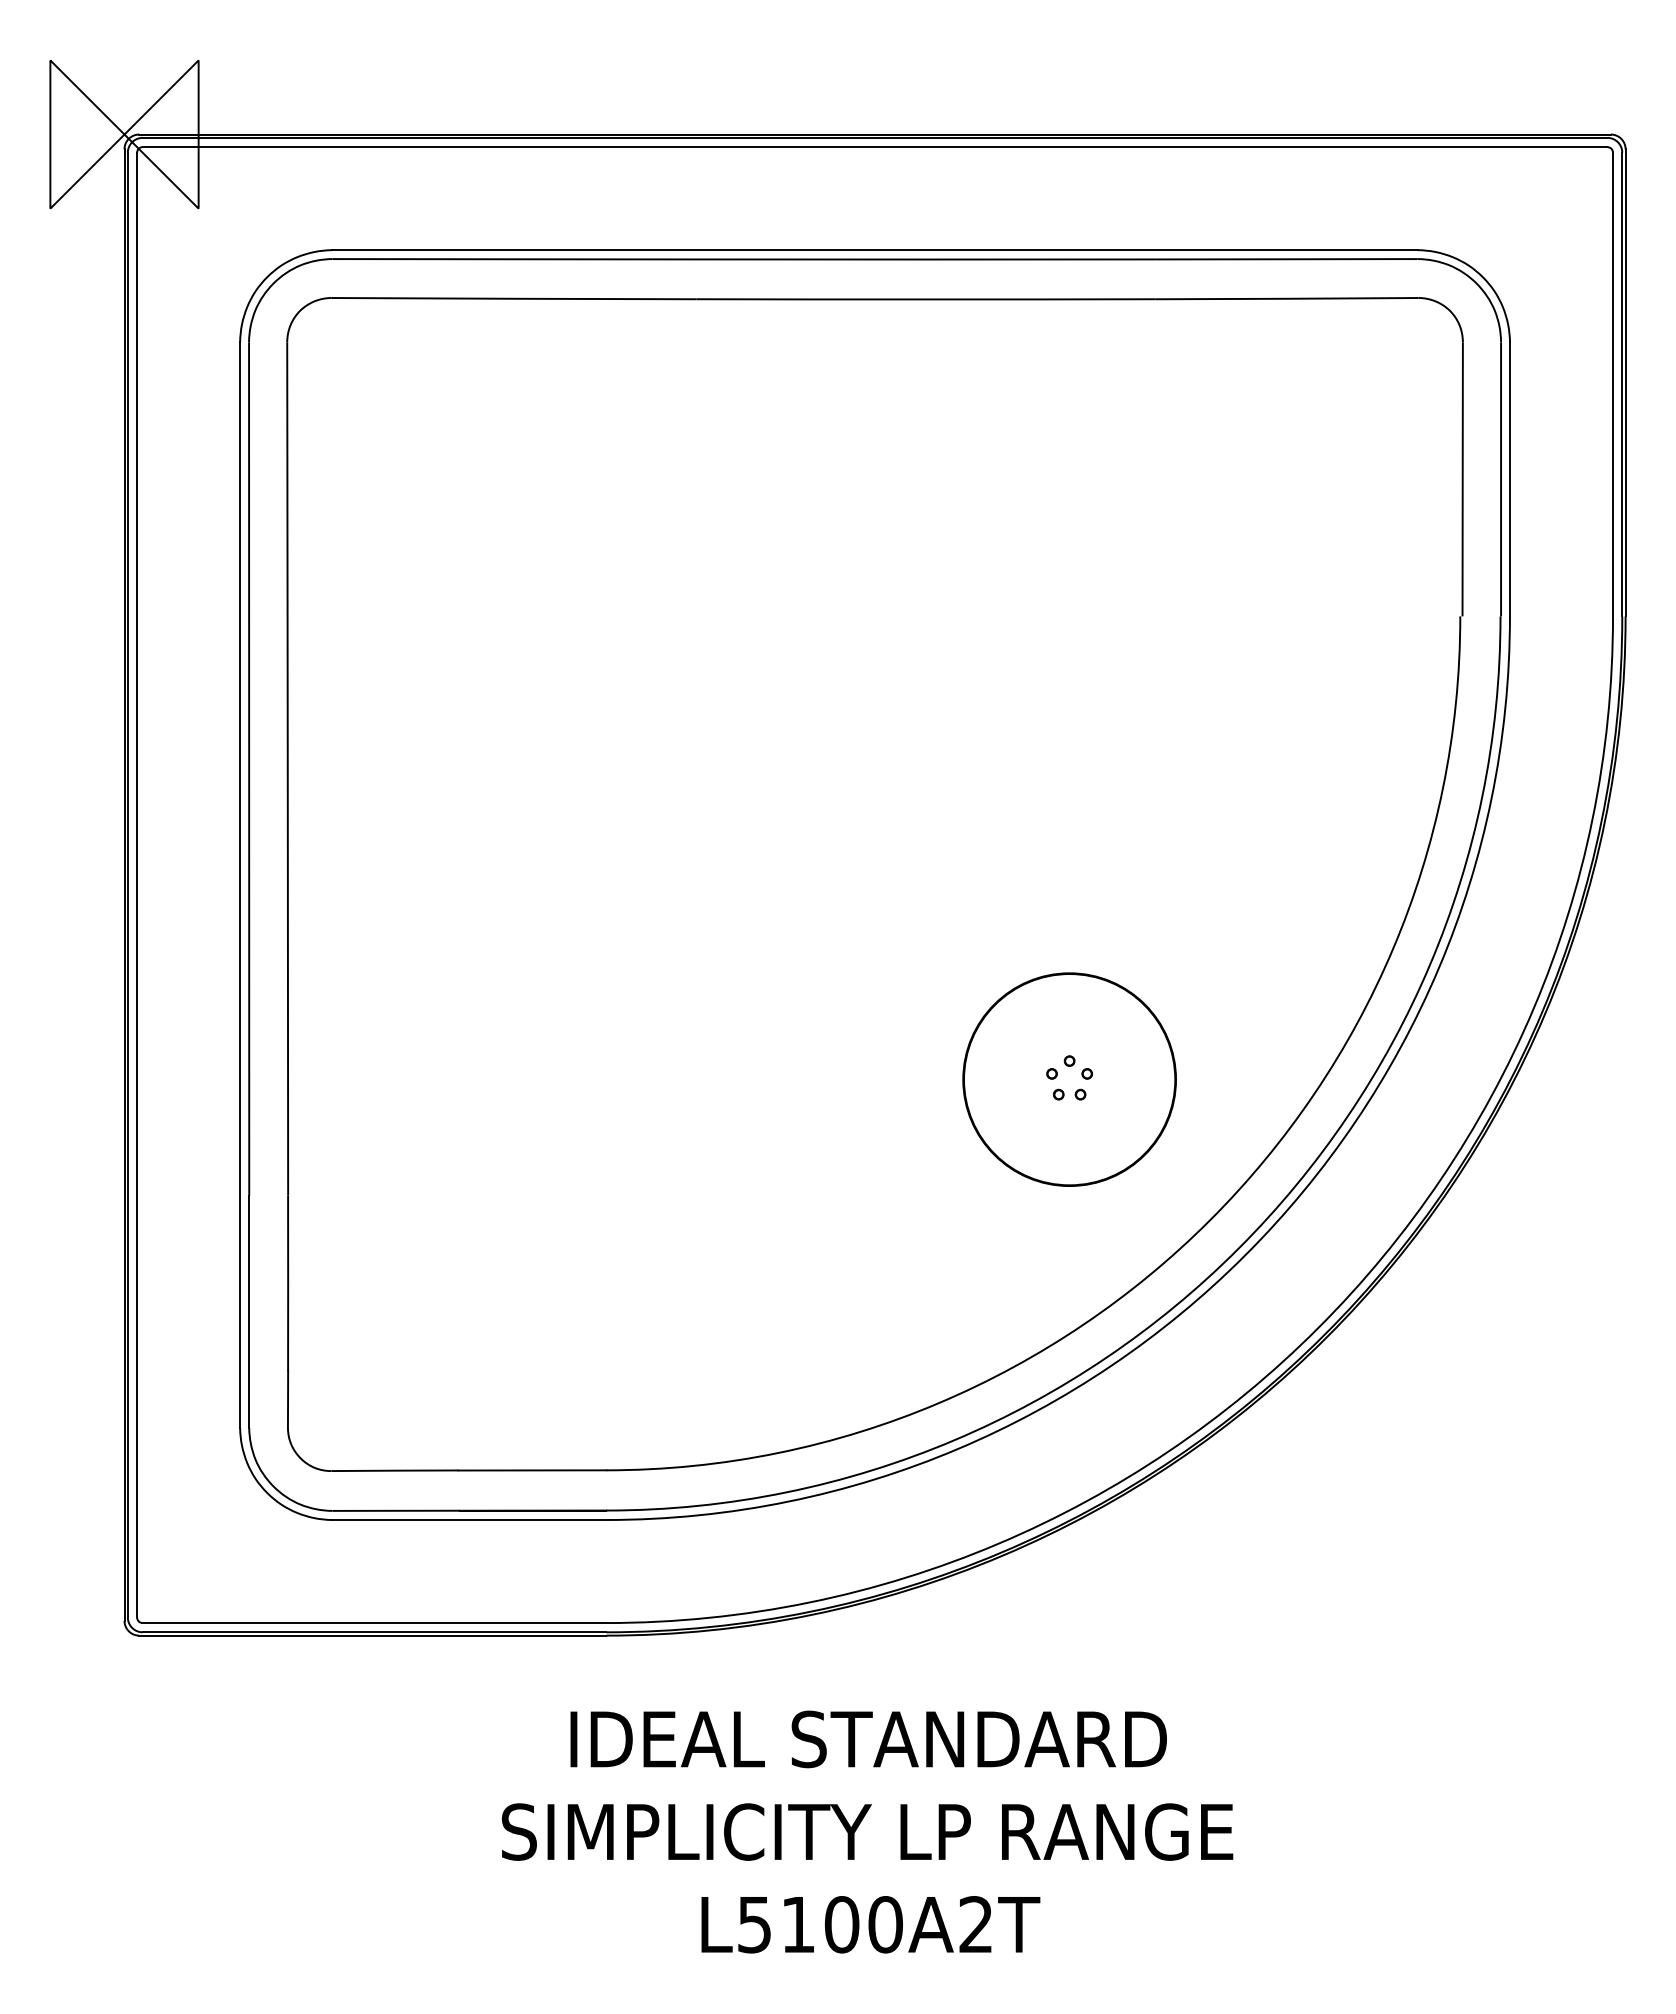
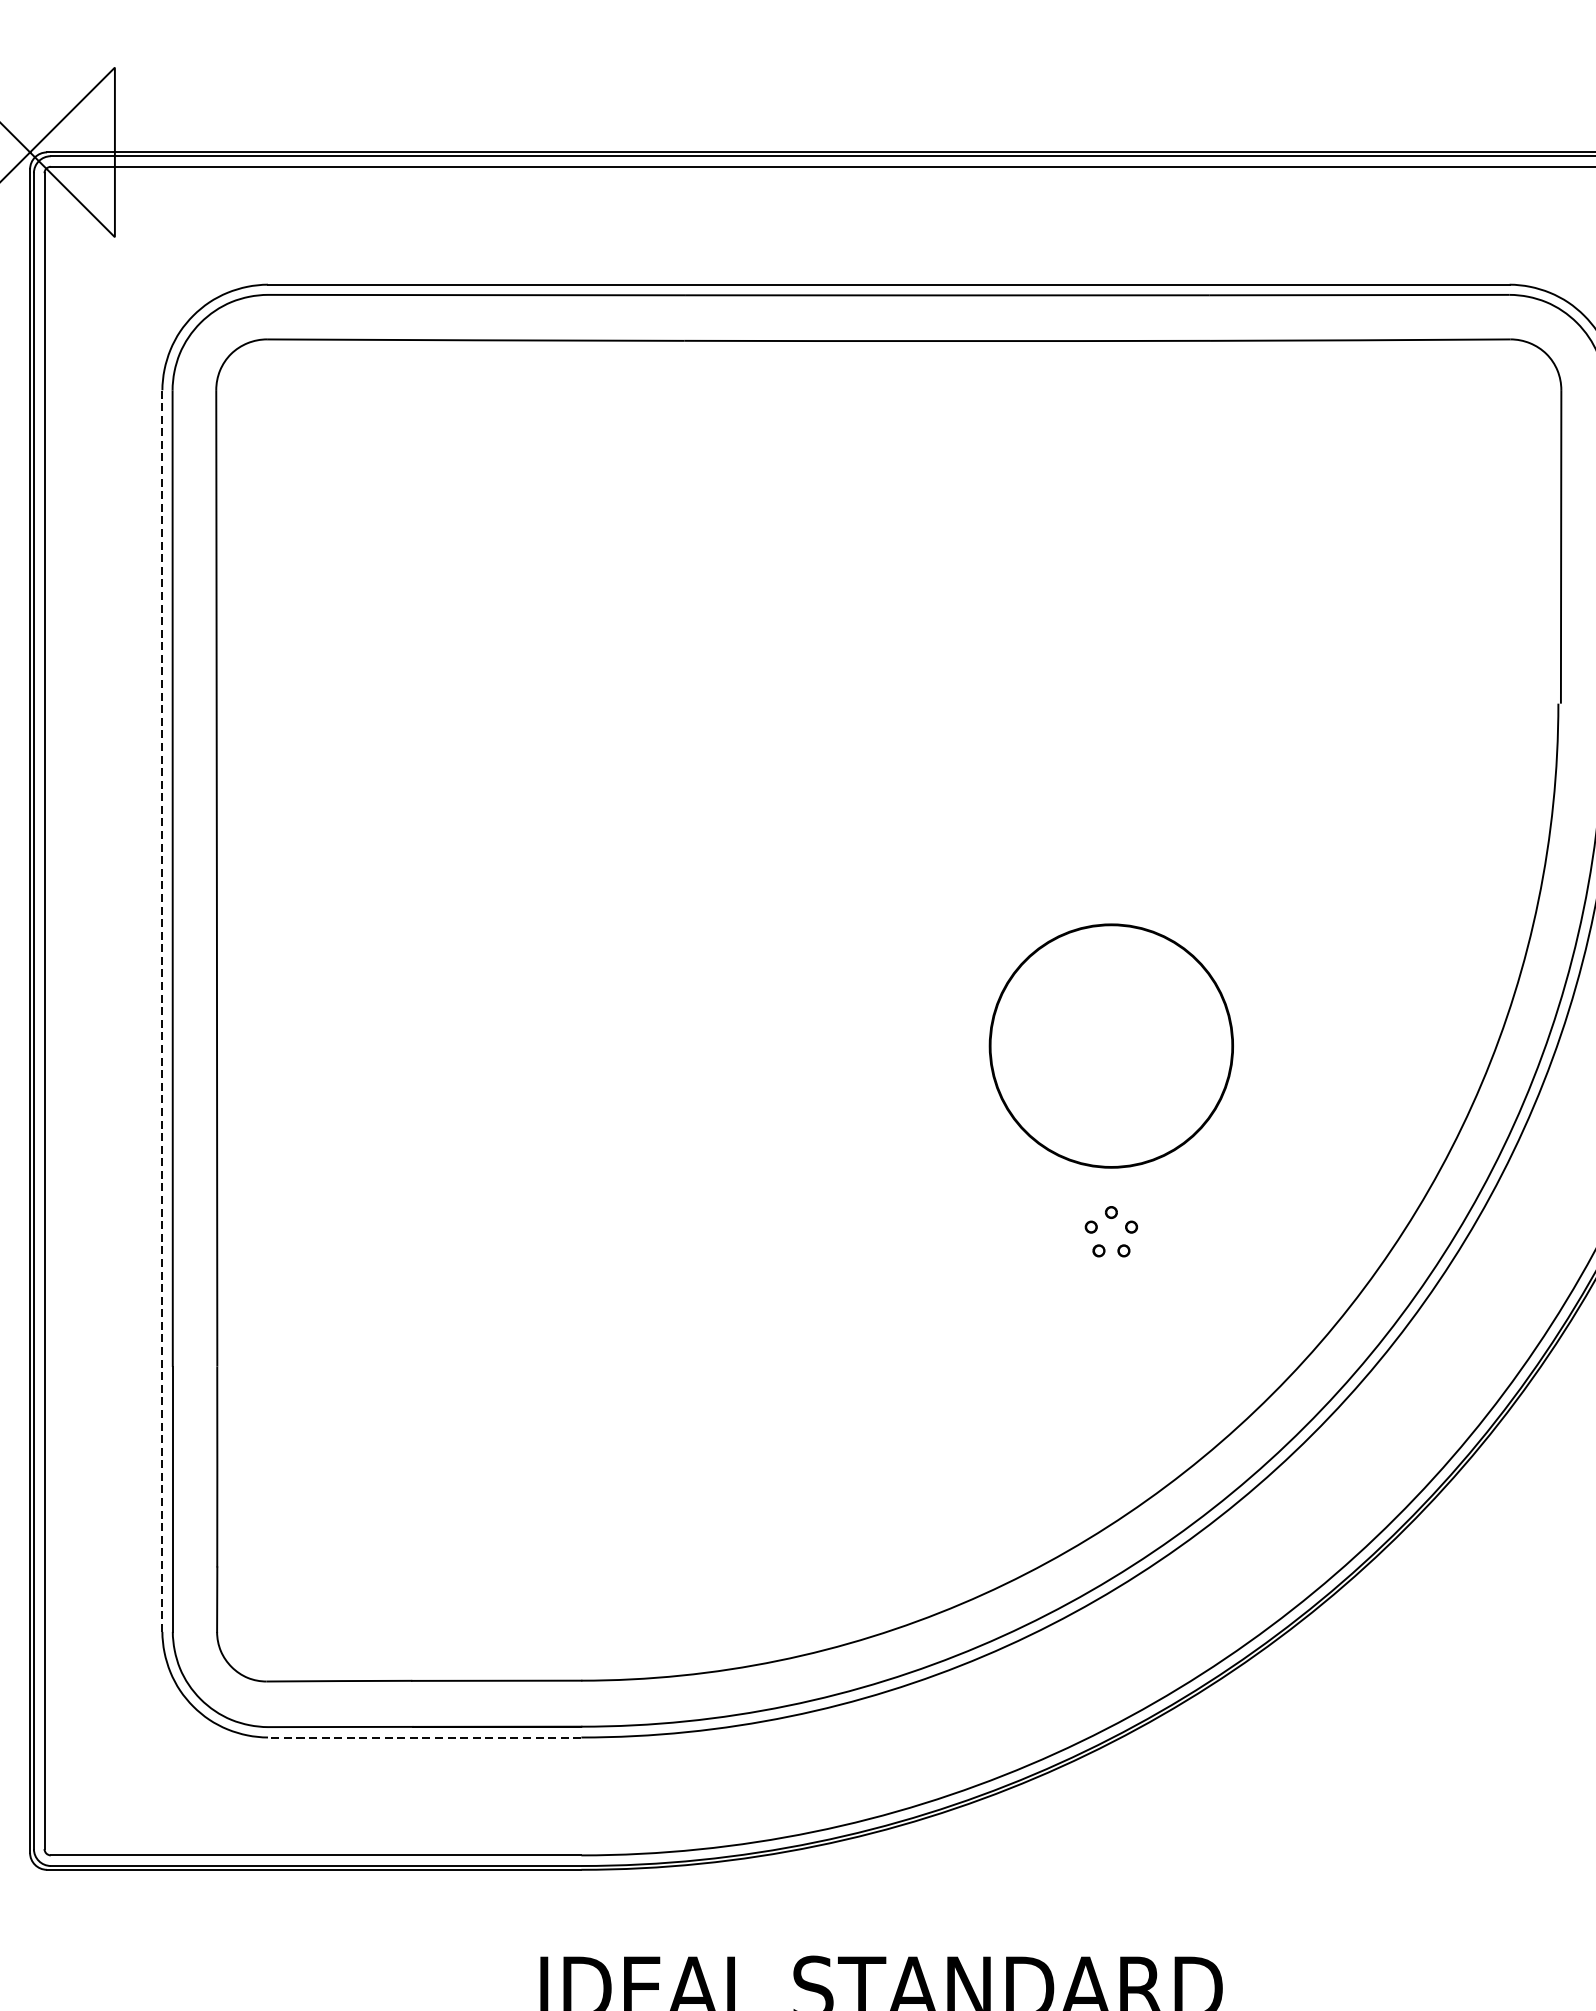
line: (240, 885) -> (162, 1011), solid -> dashed
circle: (1069, 1079) -> (1111, 1045), moved
line: (469, 1520) -> (424, 1738), solid -> dashed

